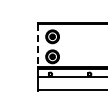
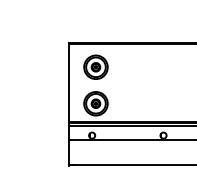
line: (38, 45) -> (70, 83), dashed -> solid

